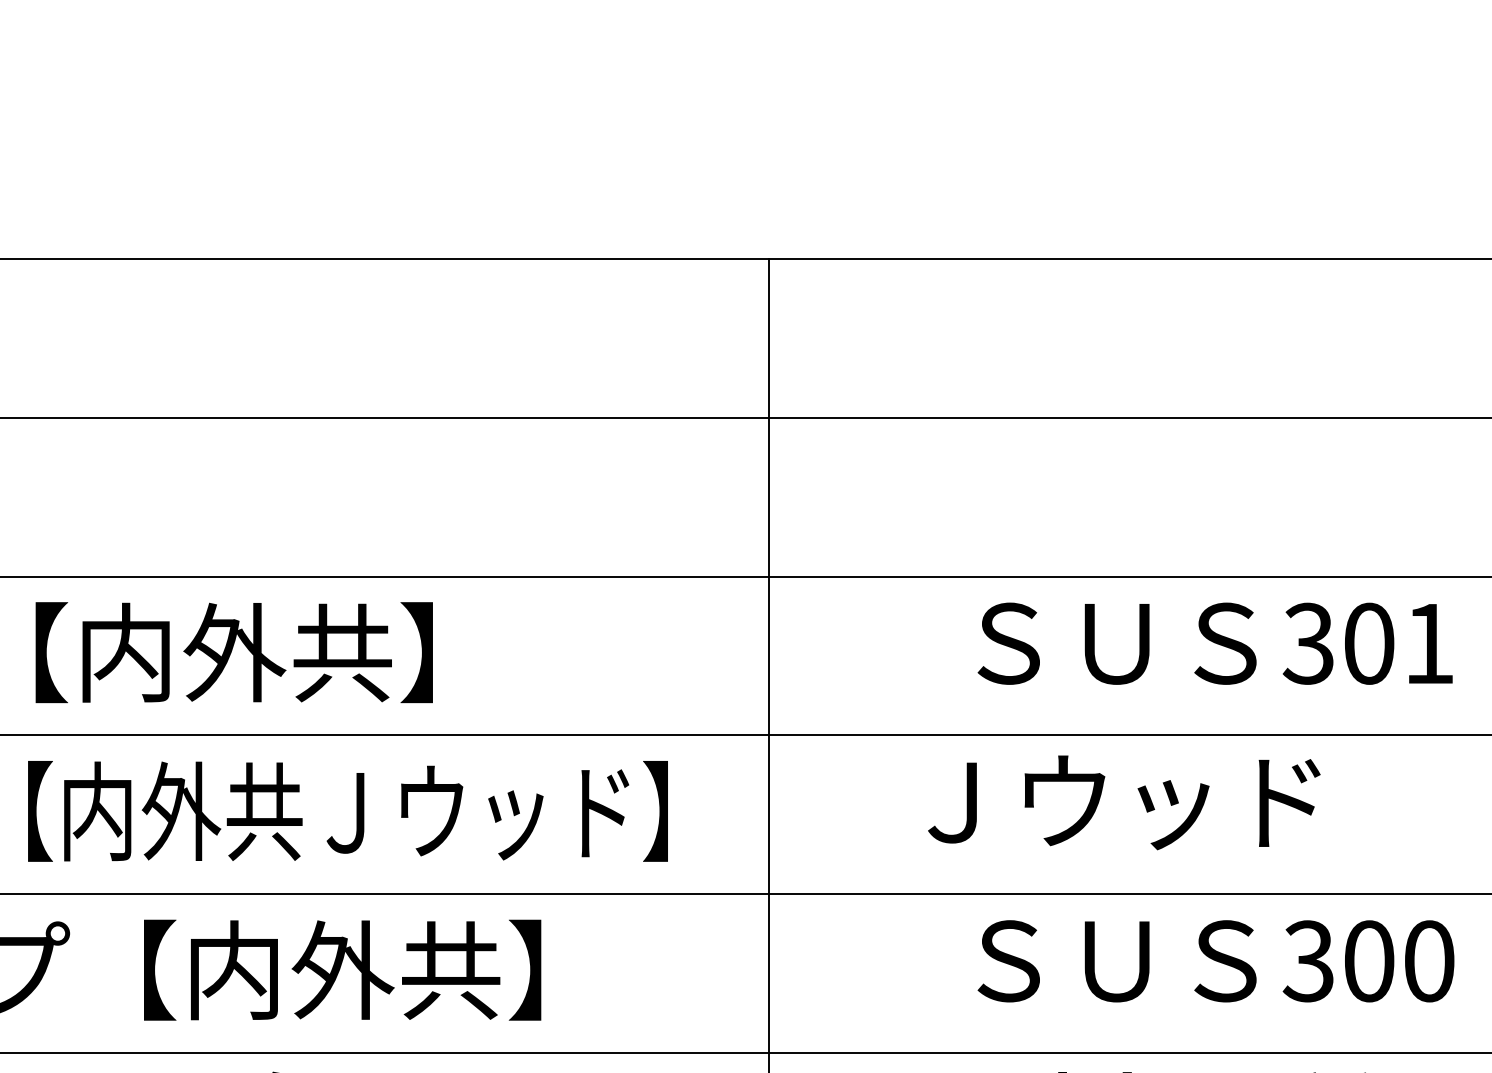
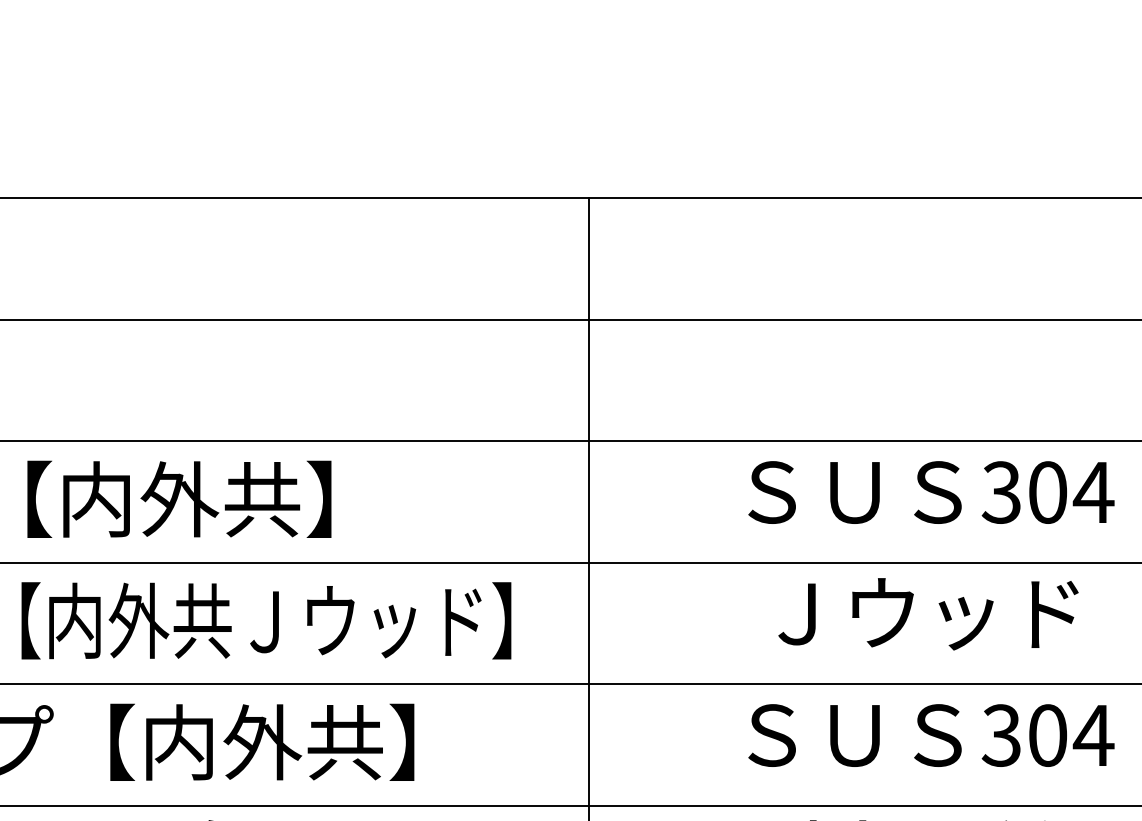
text: (1428, 643) -> (1093, 492), 301 -> 304
text: (1124, 803) -> (928, 614), moved
text: (1428, 961) -> (1093, 735), 300 -> 304

